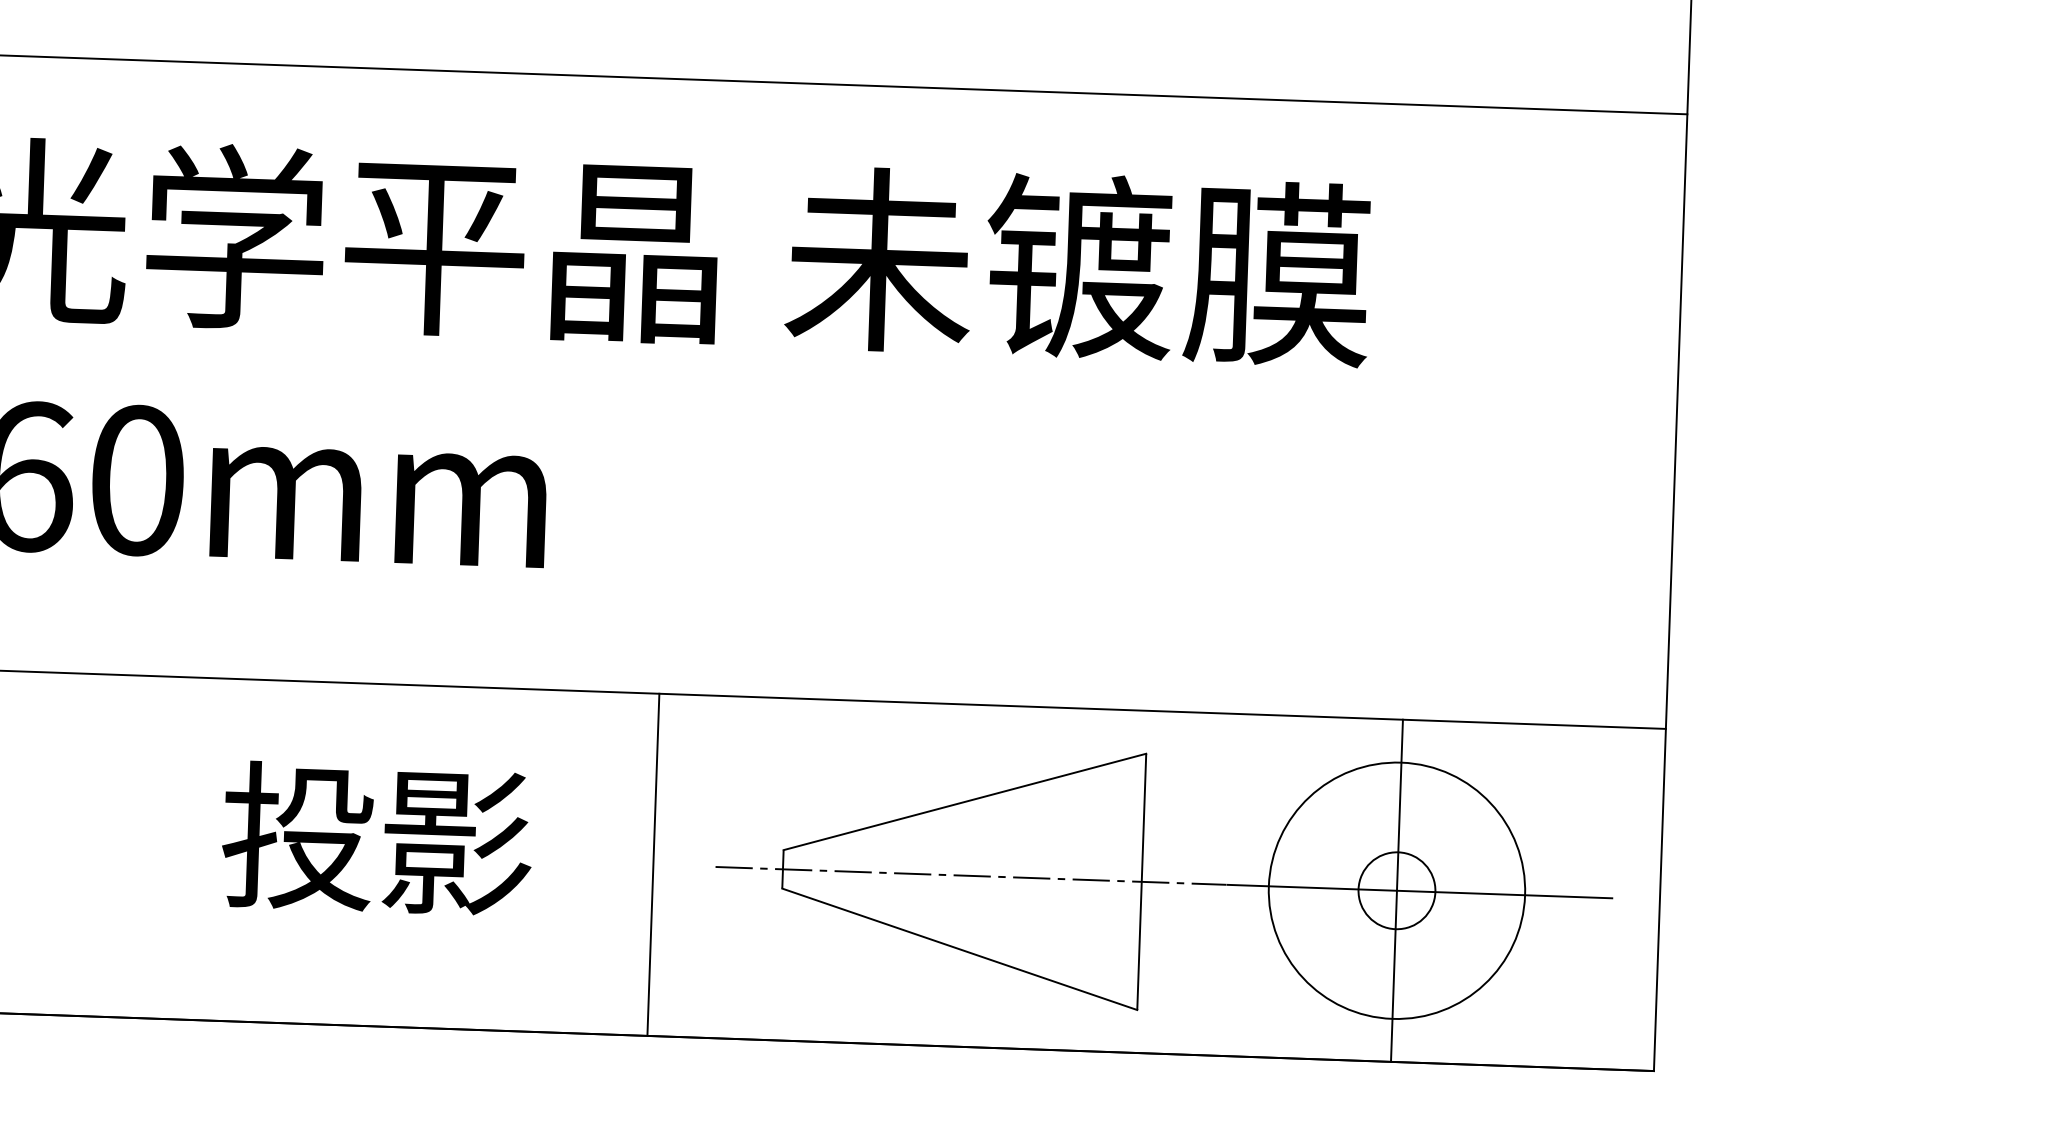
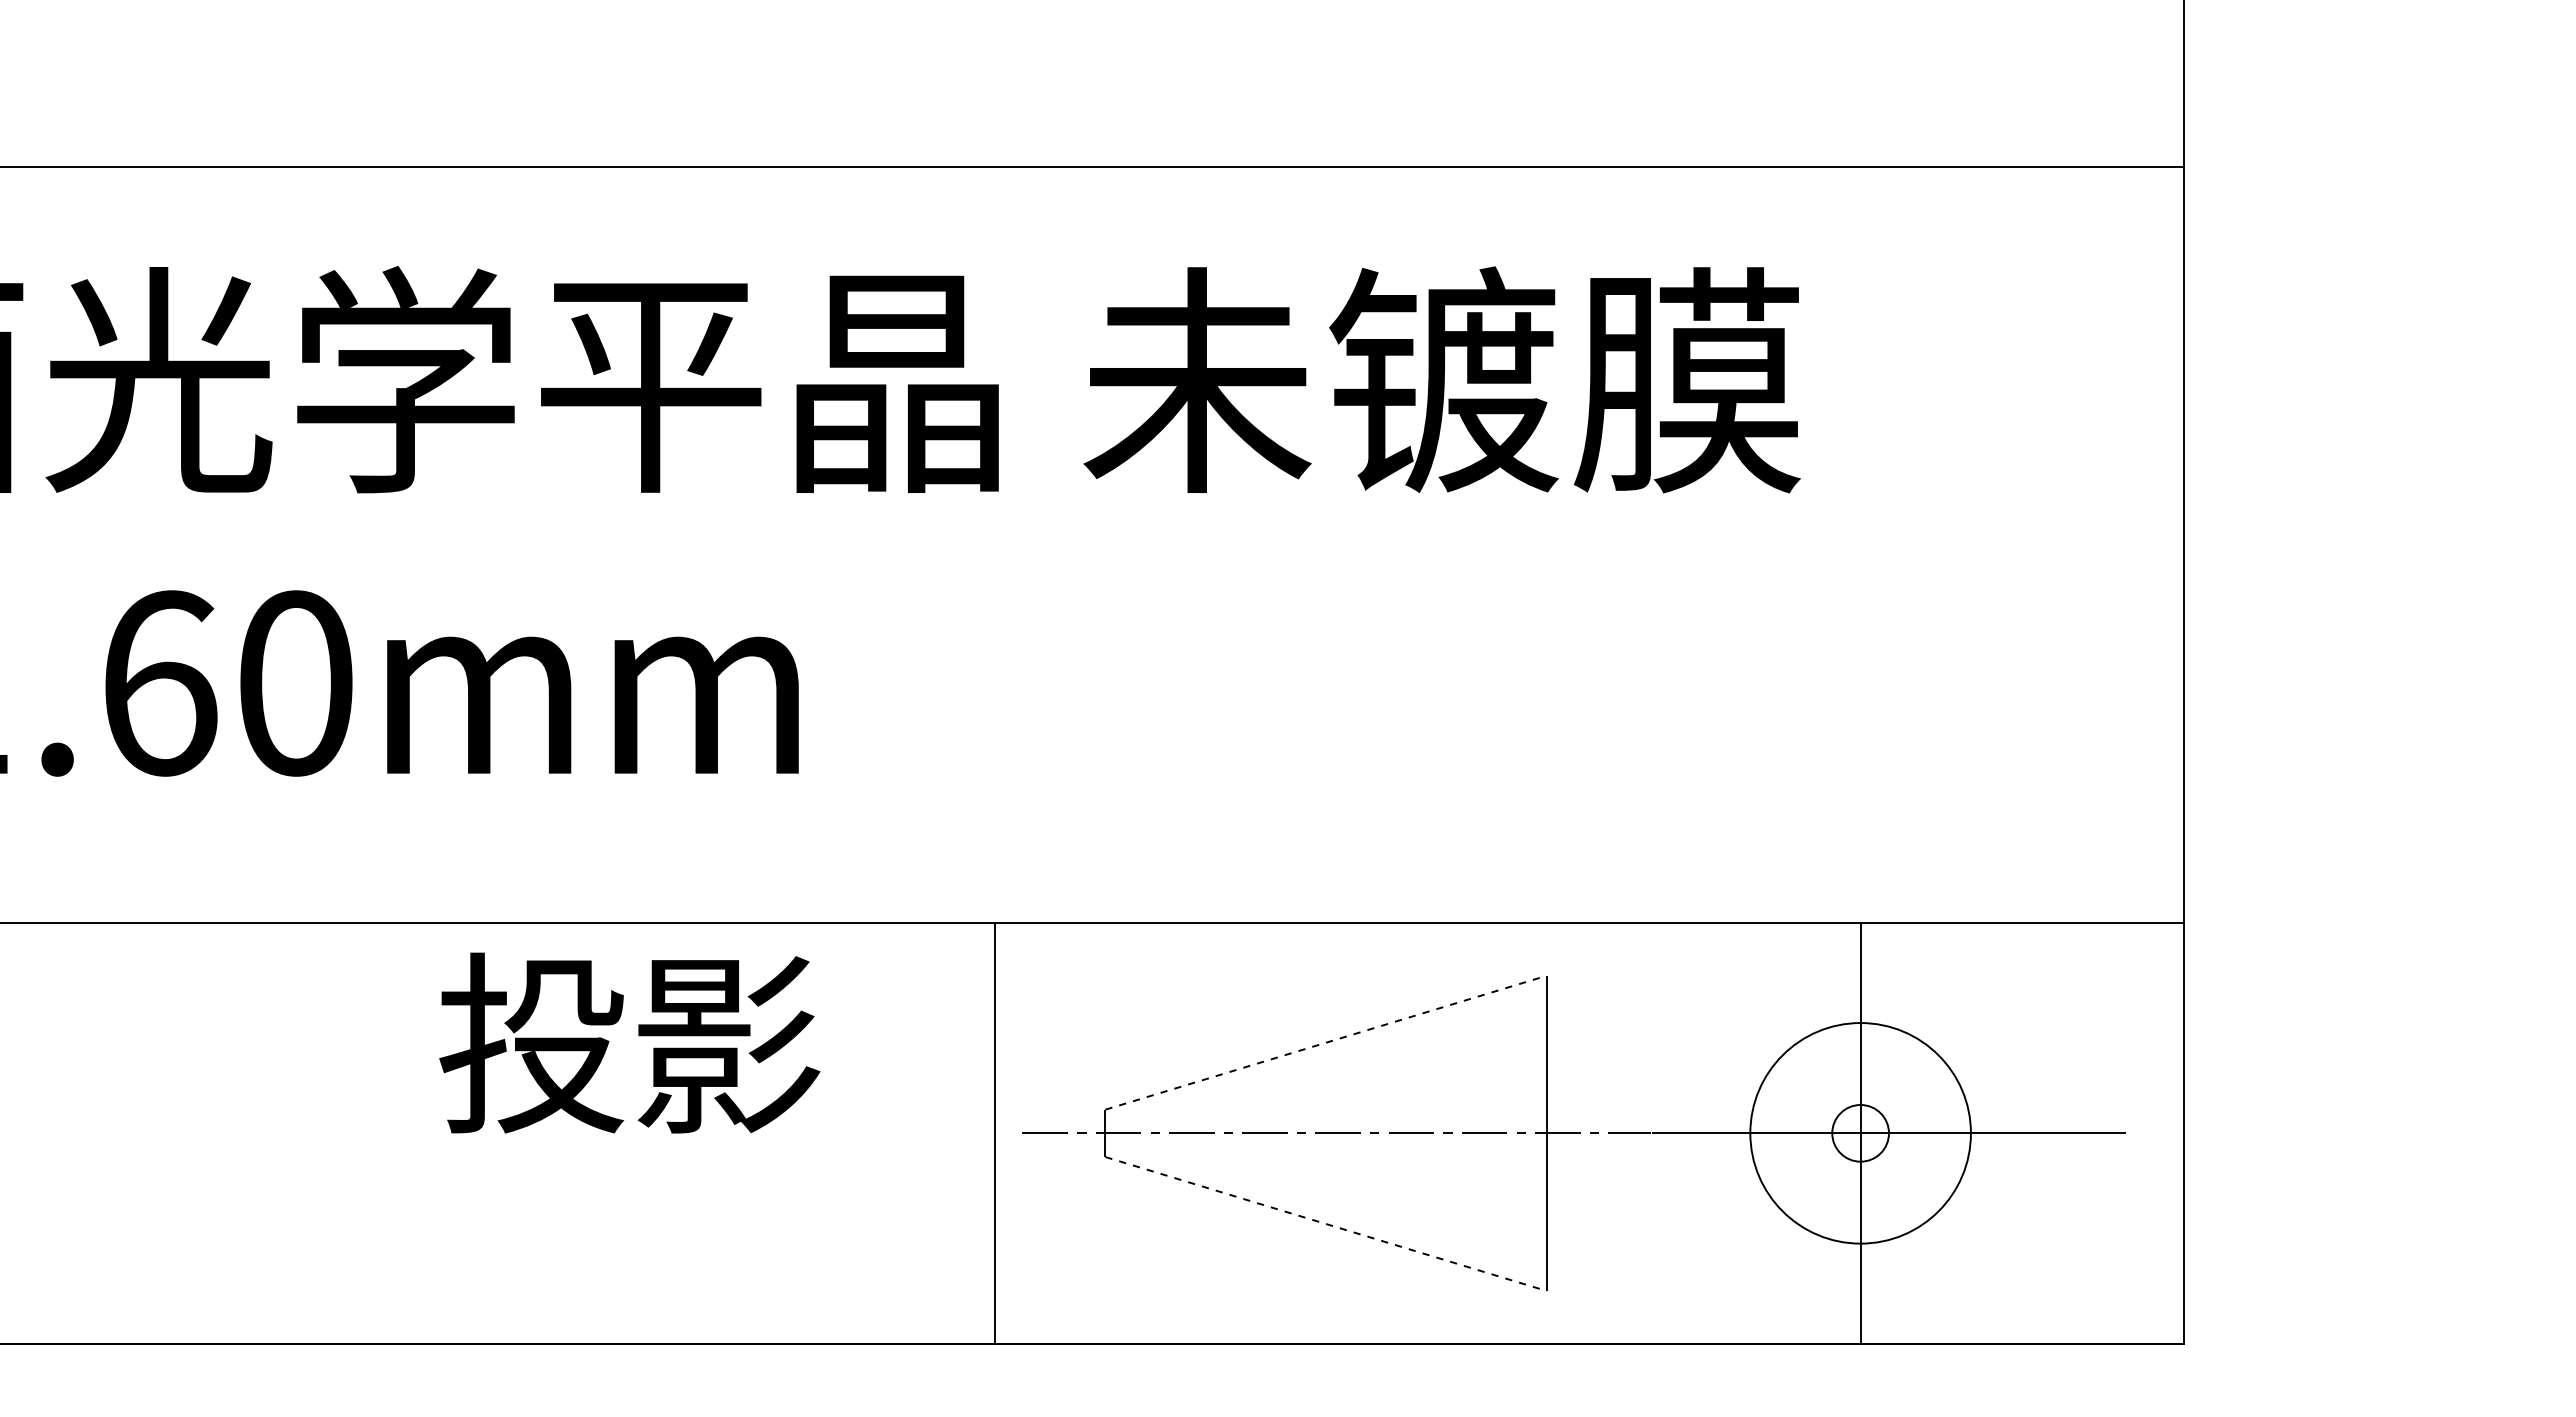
line: (965, 801) -> (1326, 1042), solid -> dashed
text: (377, 838) -> (629, 1042), moved
line: (653, 864) -> (995, 1132), moved
circle: (1396, 890) -> (1860, 1132), size x0.7
circle: (1396, 890) -> (1860, 1133), size x0.6
line: (960, 949) -> (1326, 1224), solid -> dashed

